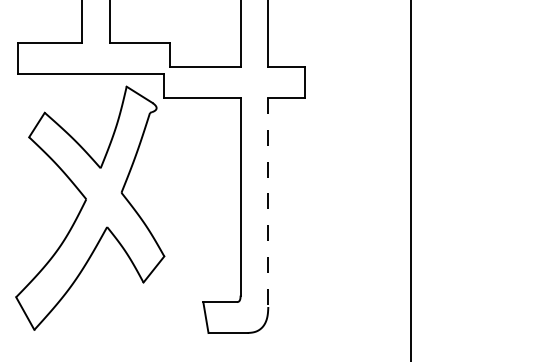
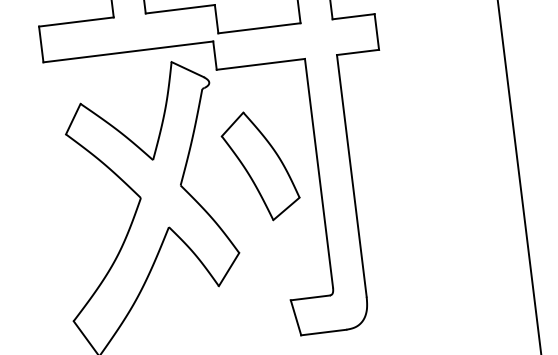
part: (191, 184) -> (260, 165), added
line: (268, 202) -> (352, 175), dashed -> solid

